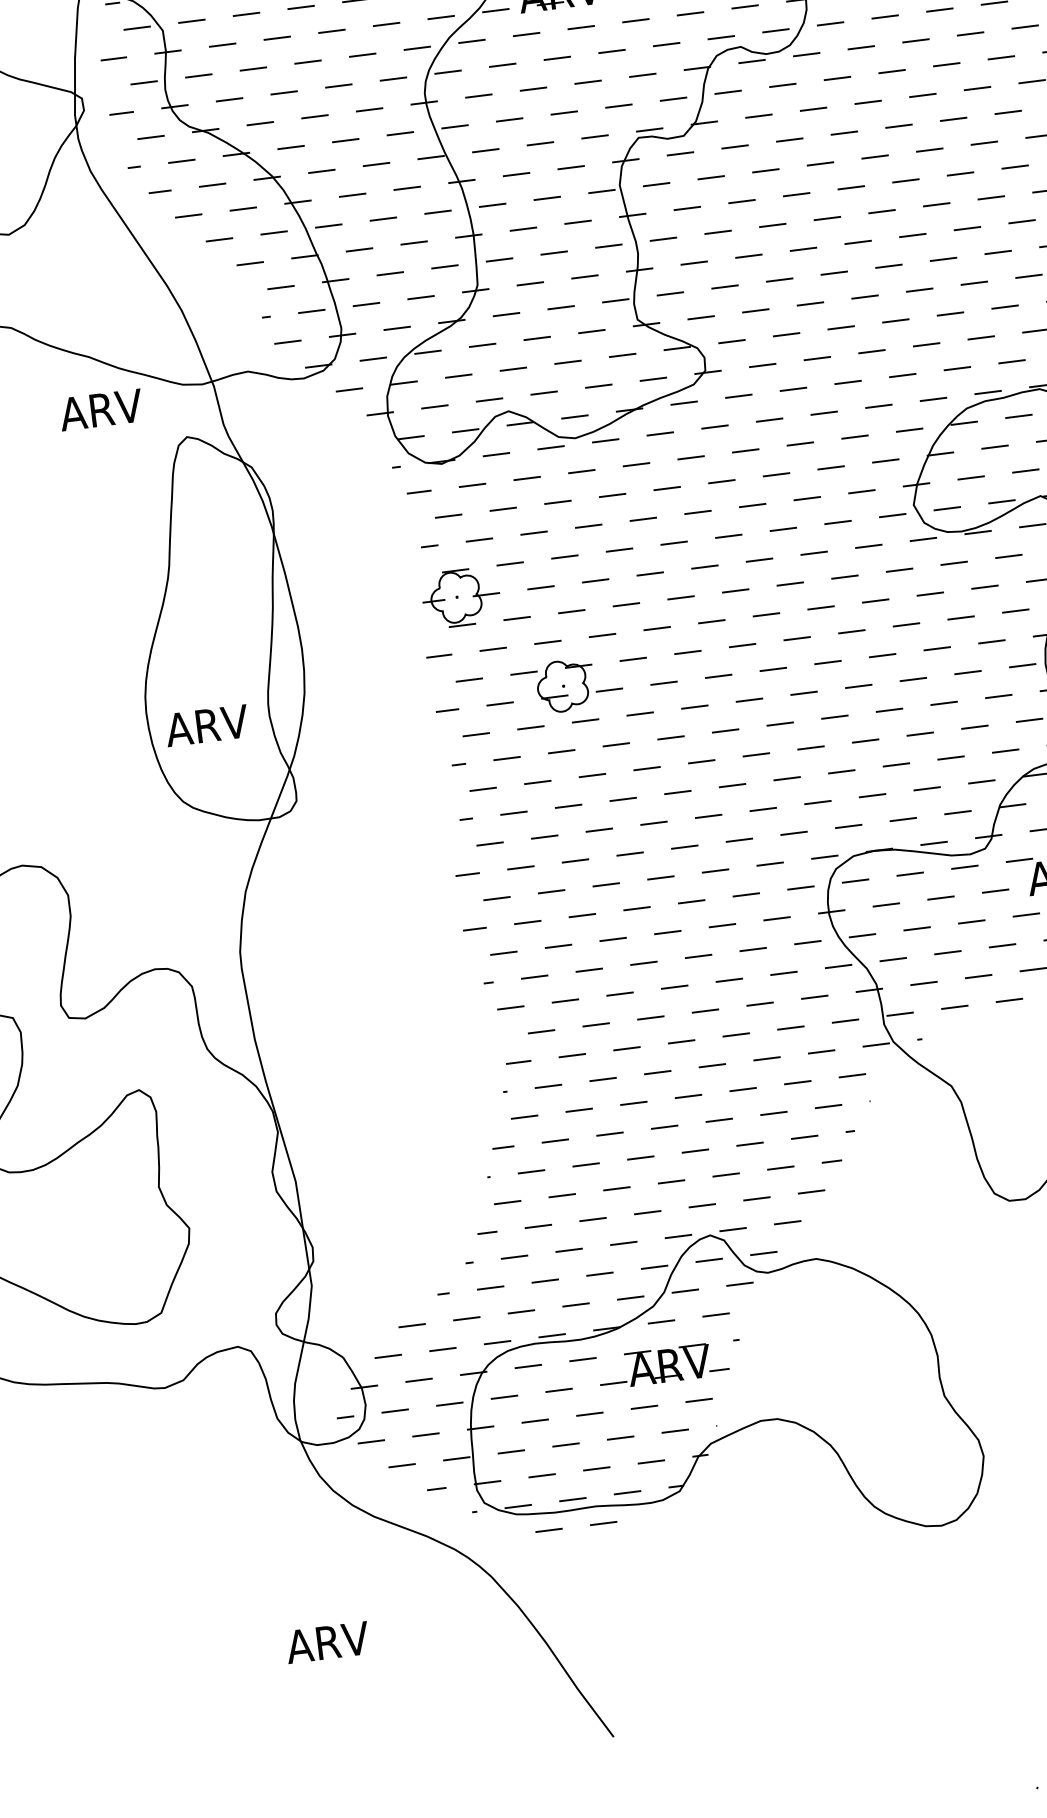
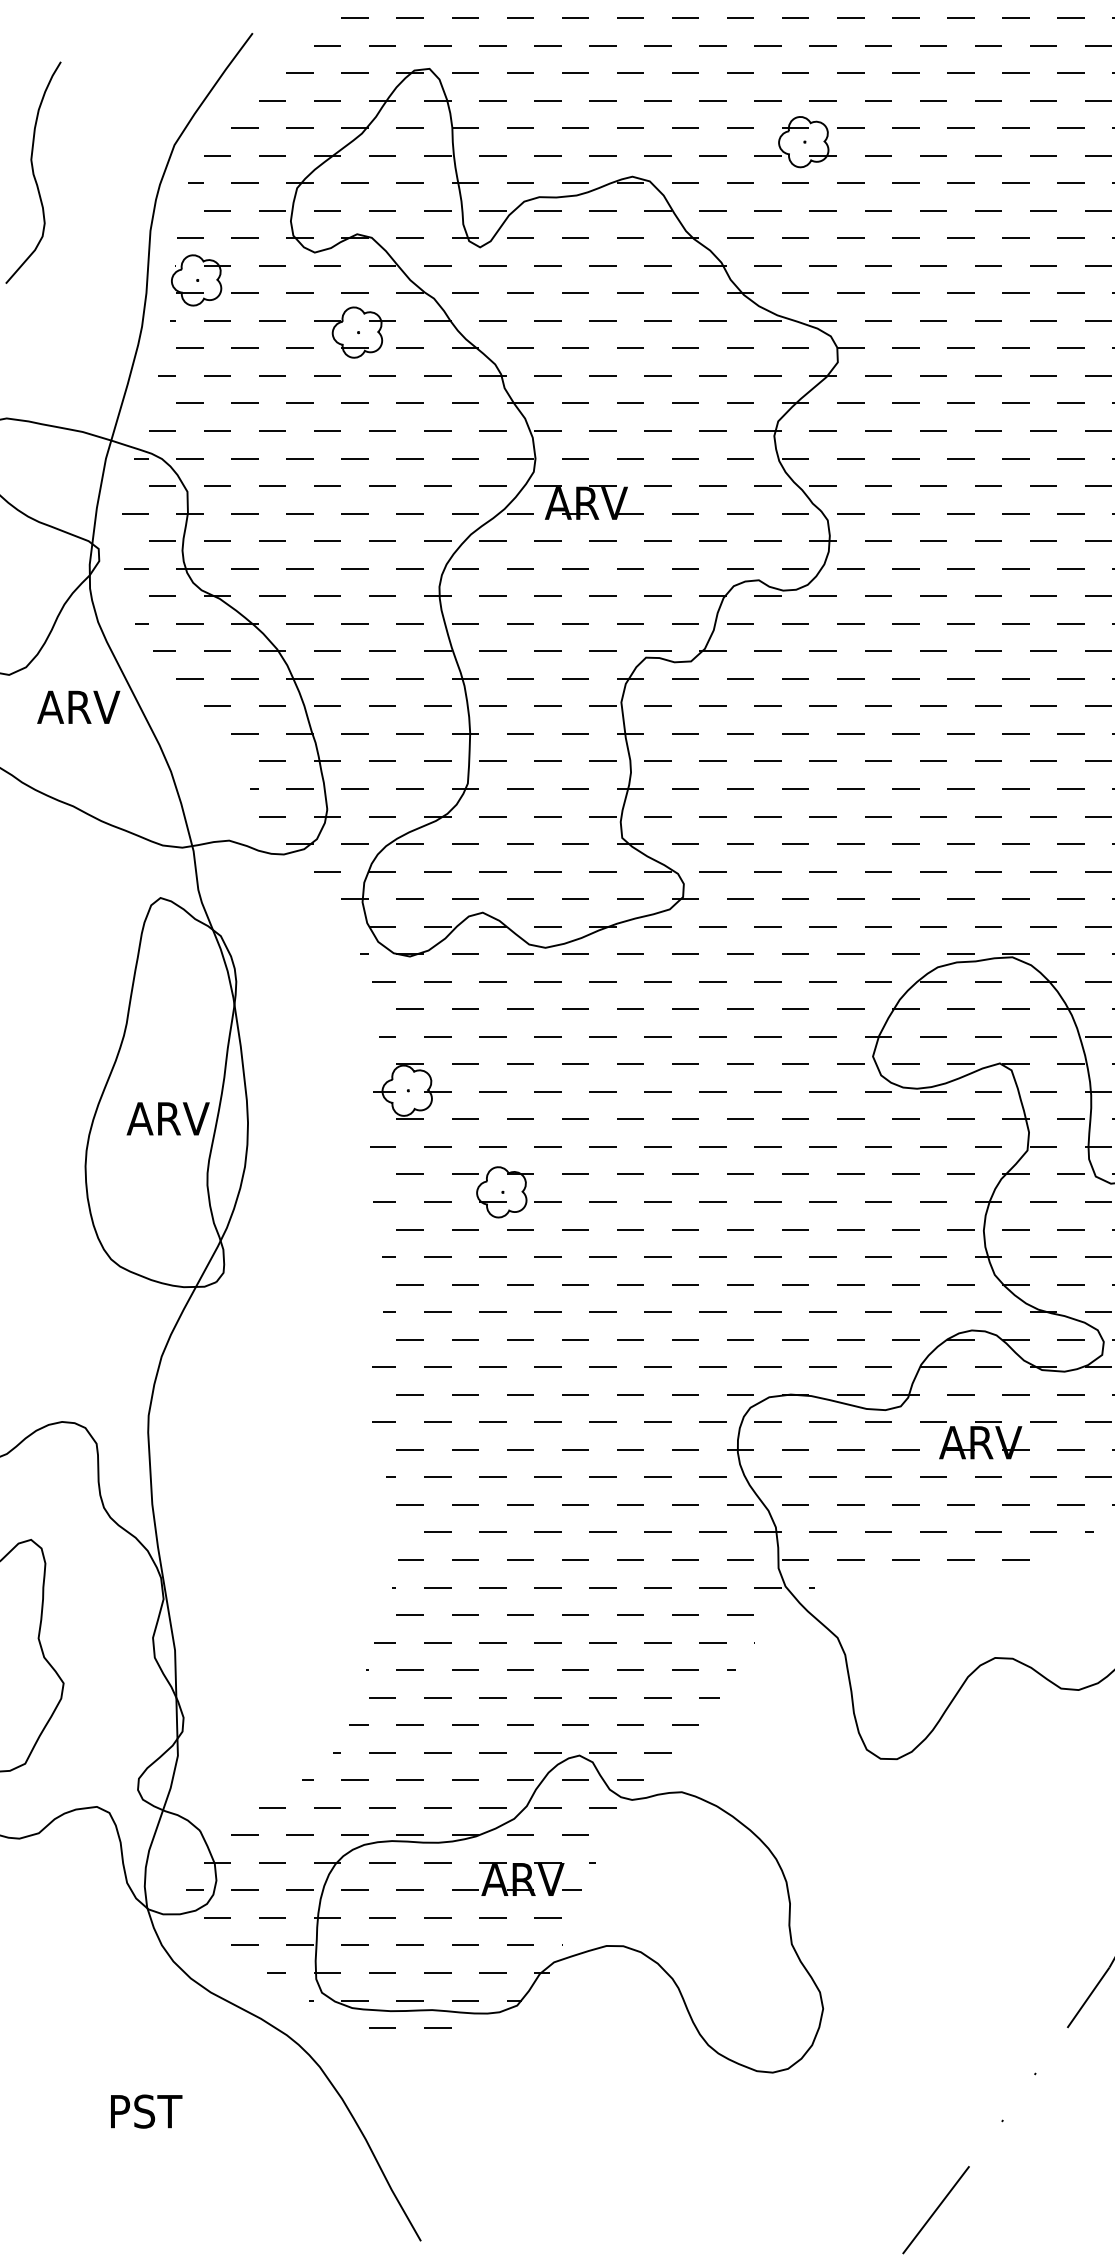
text: (100, 409) -> (78, 706), moved
text: (206, 725) -> (167, 1118), moved
text: (327, 1642) -> (148, 2111), ARV -> PST

